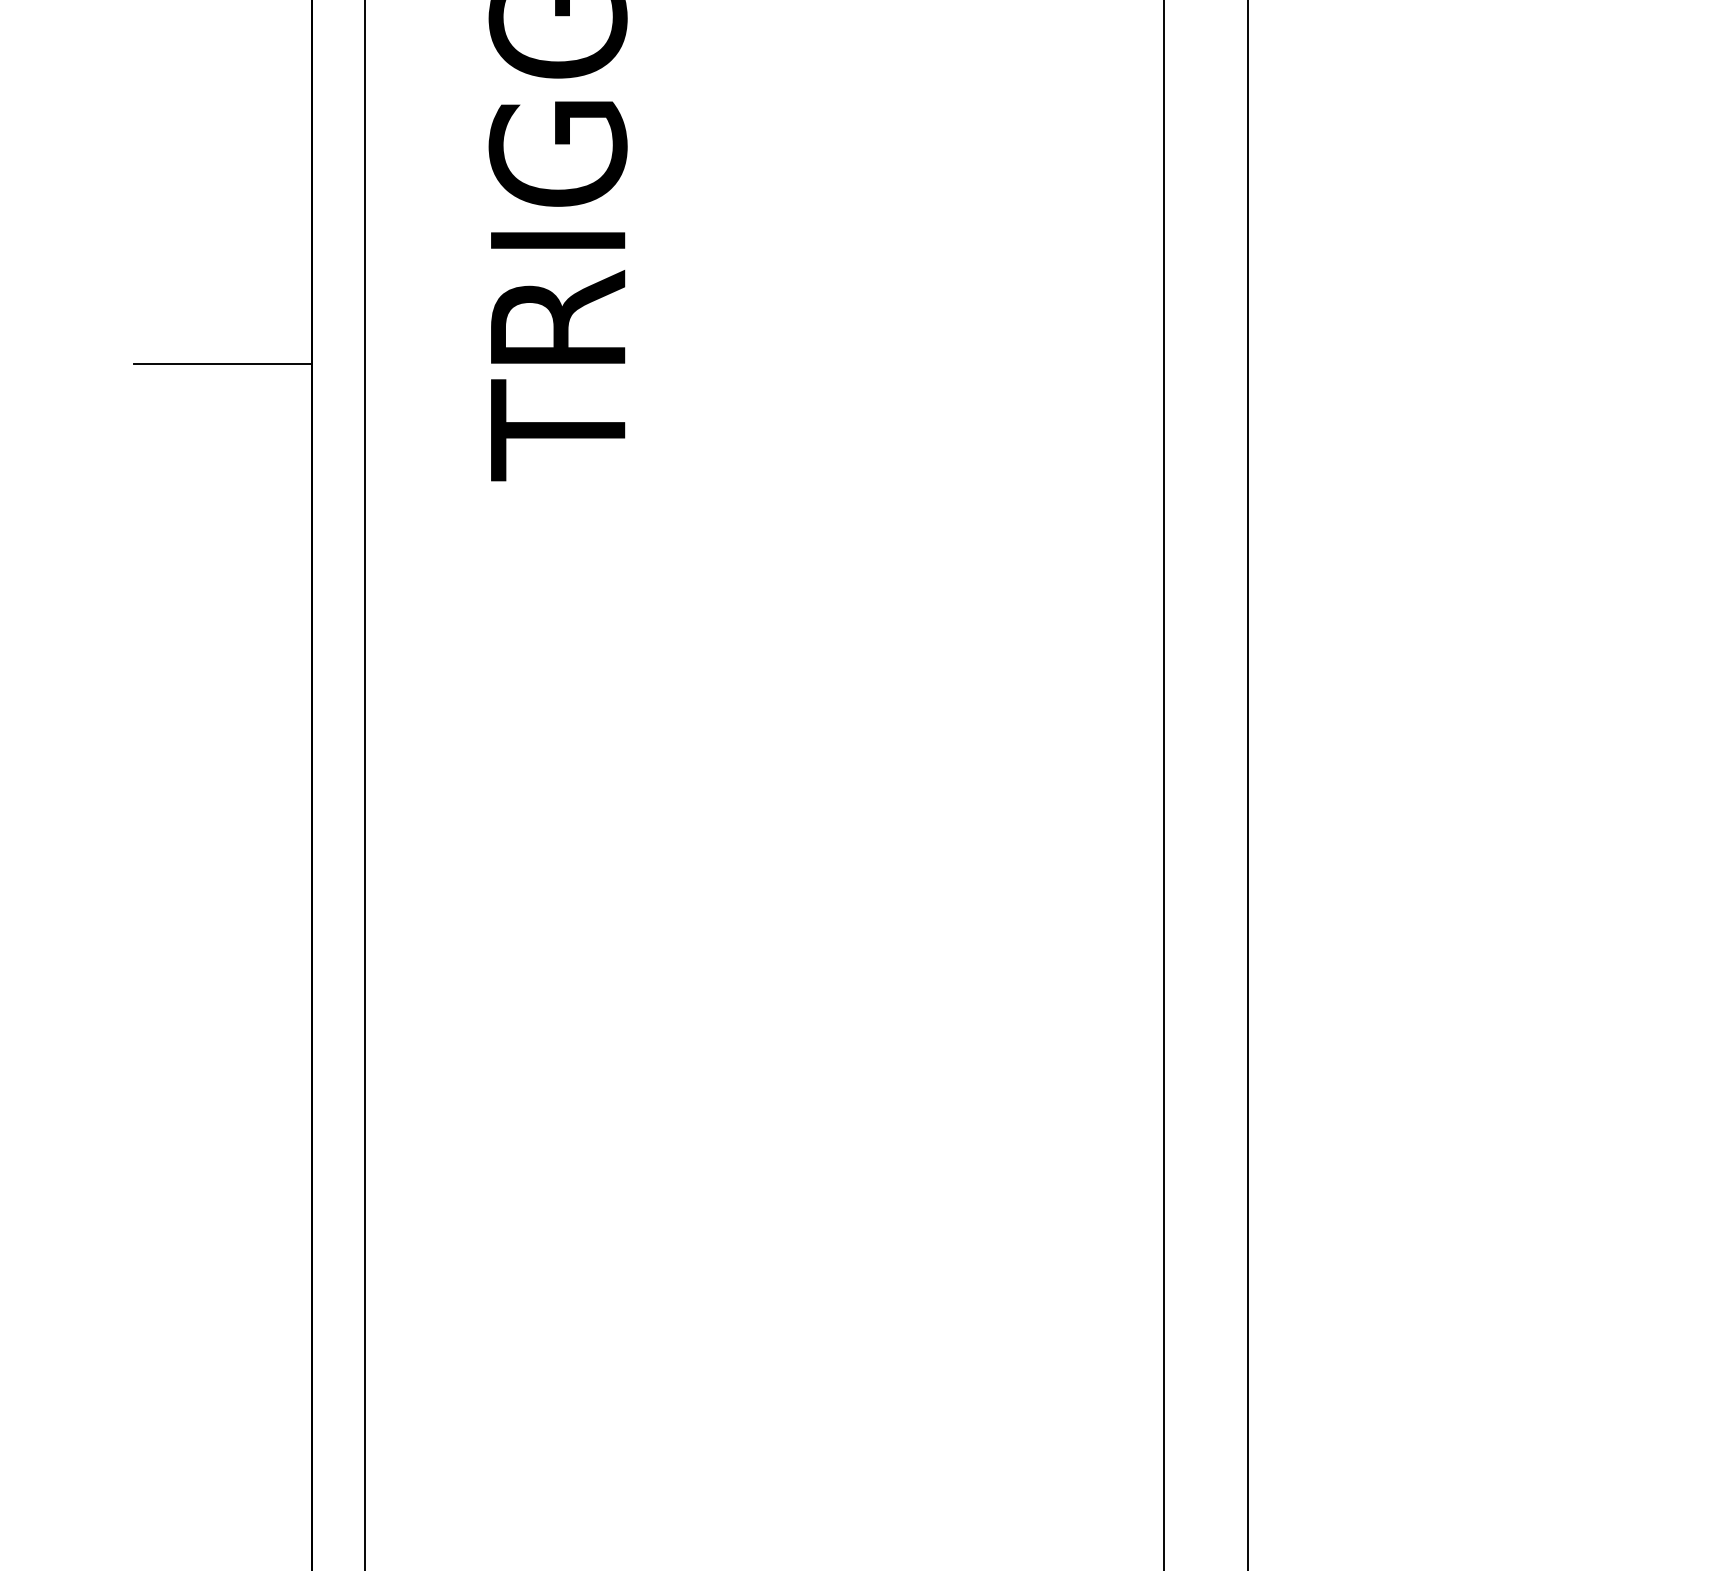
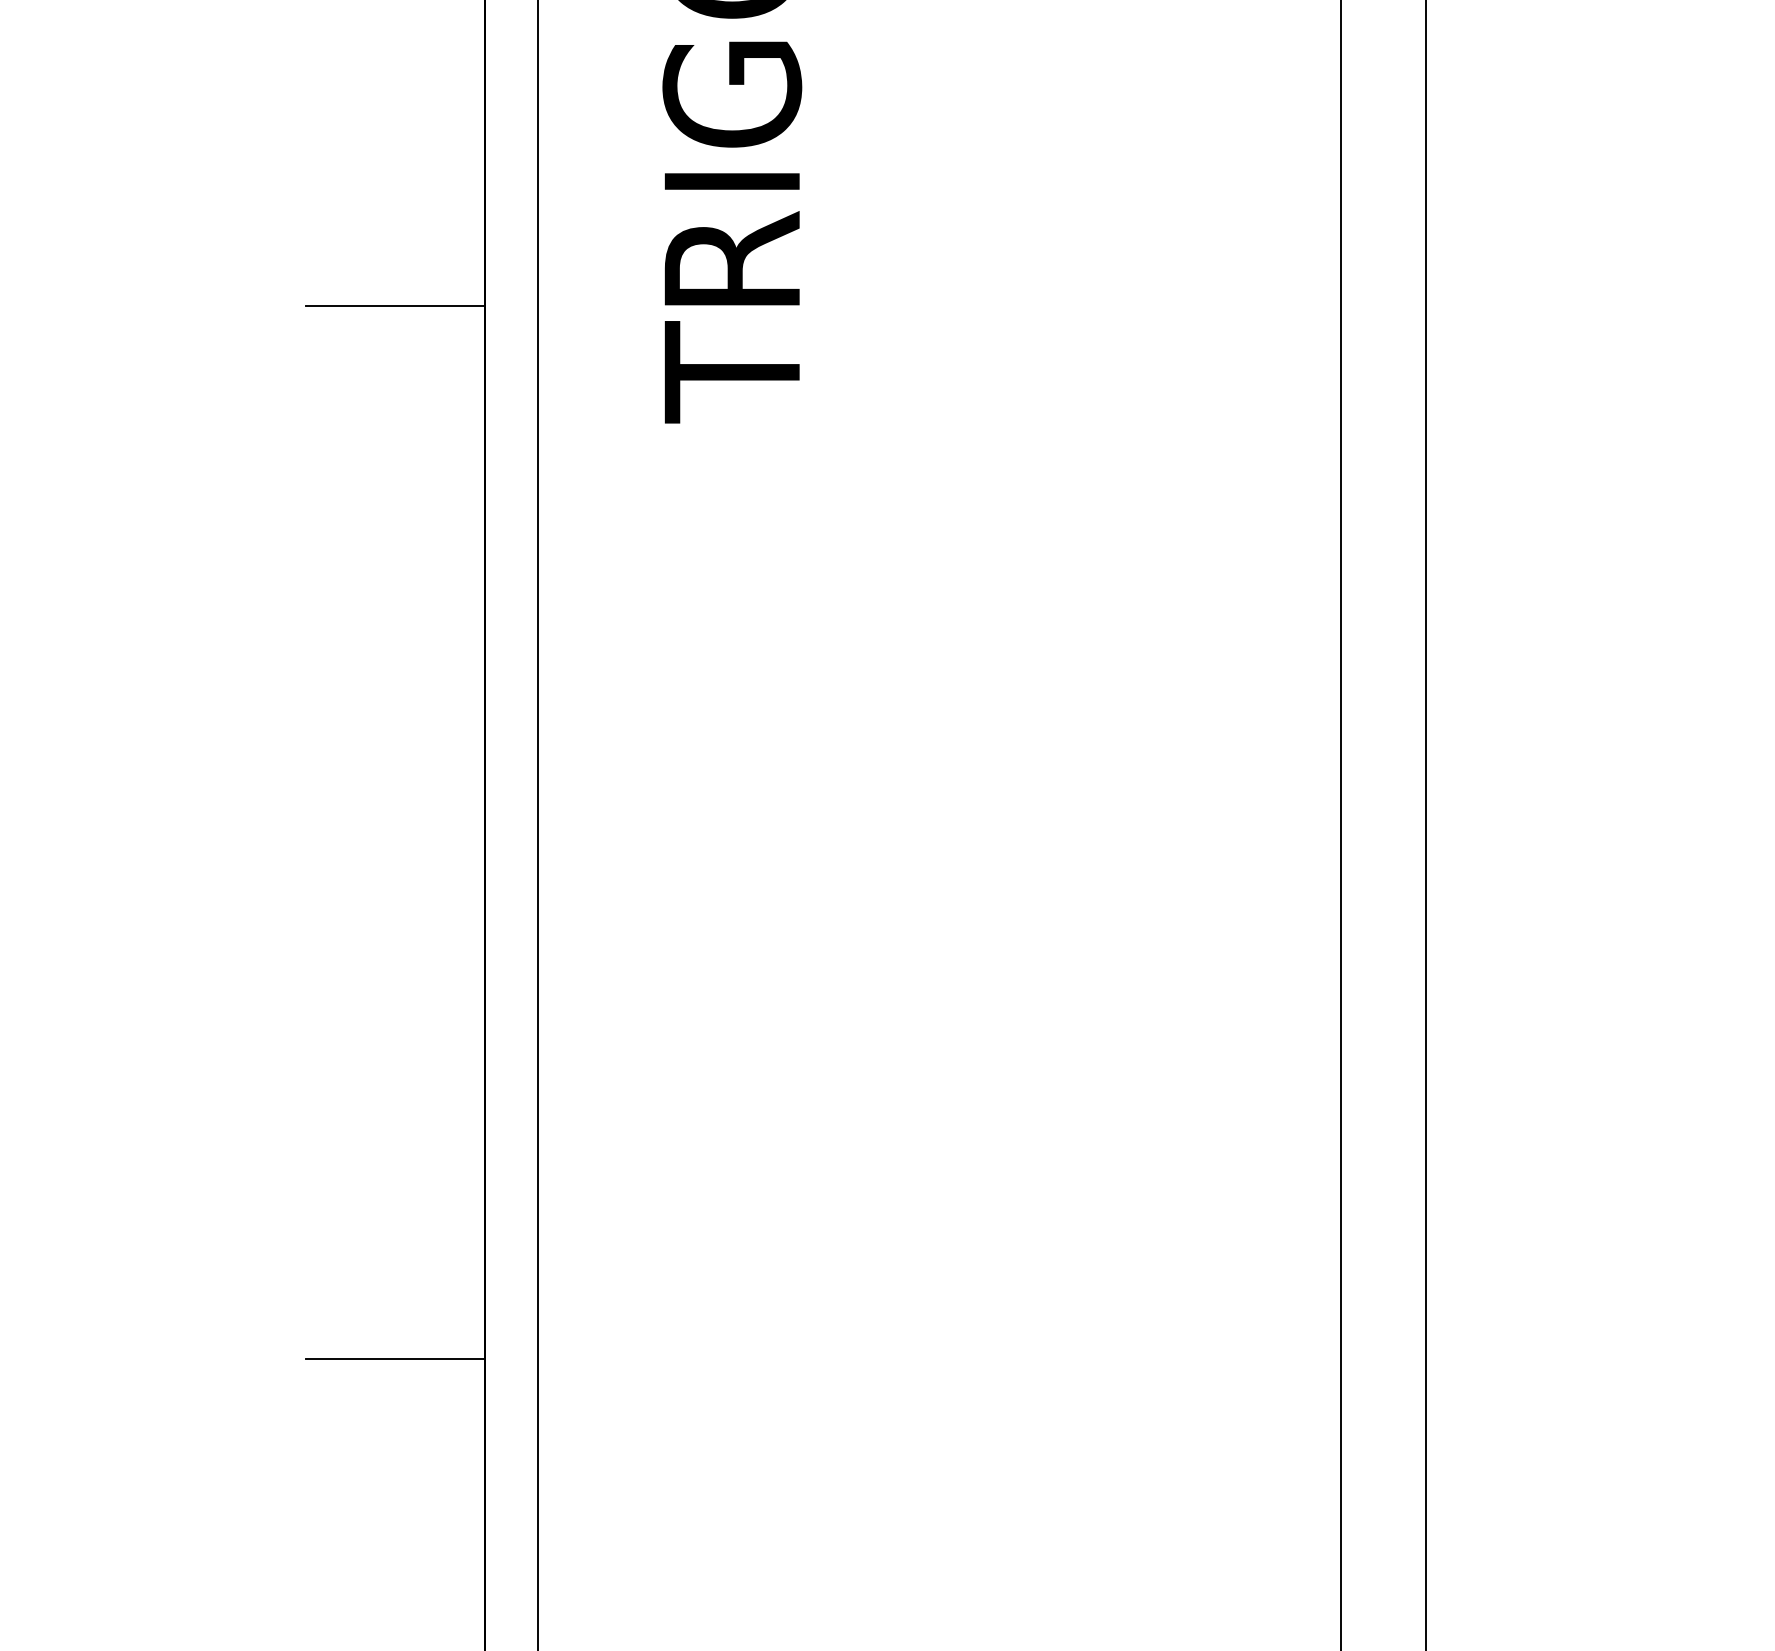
line: (223, 1411) -> (395, 1358), added

